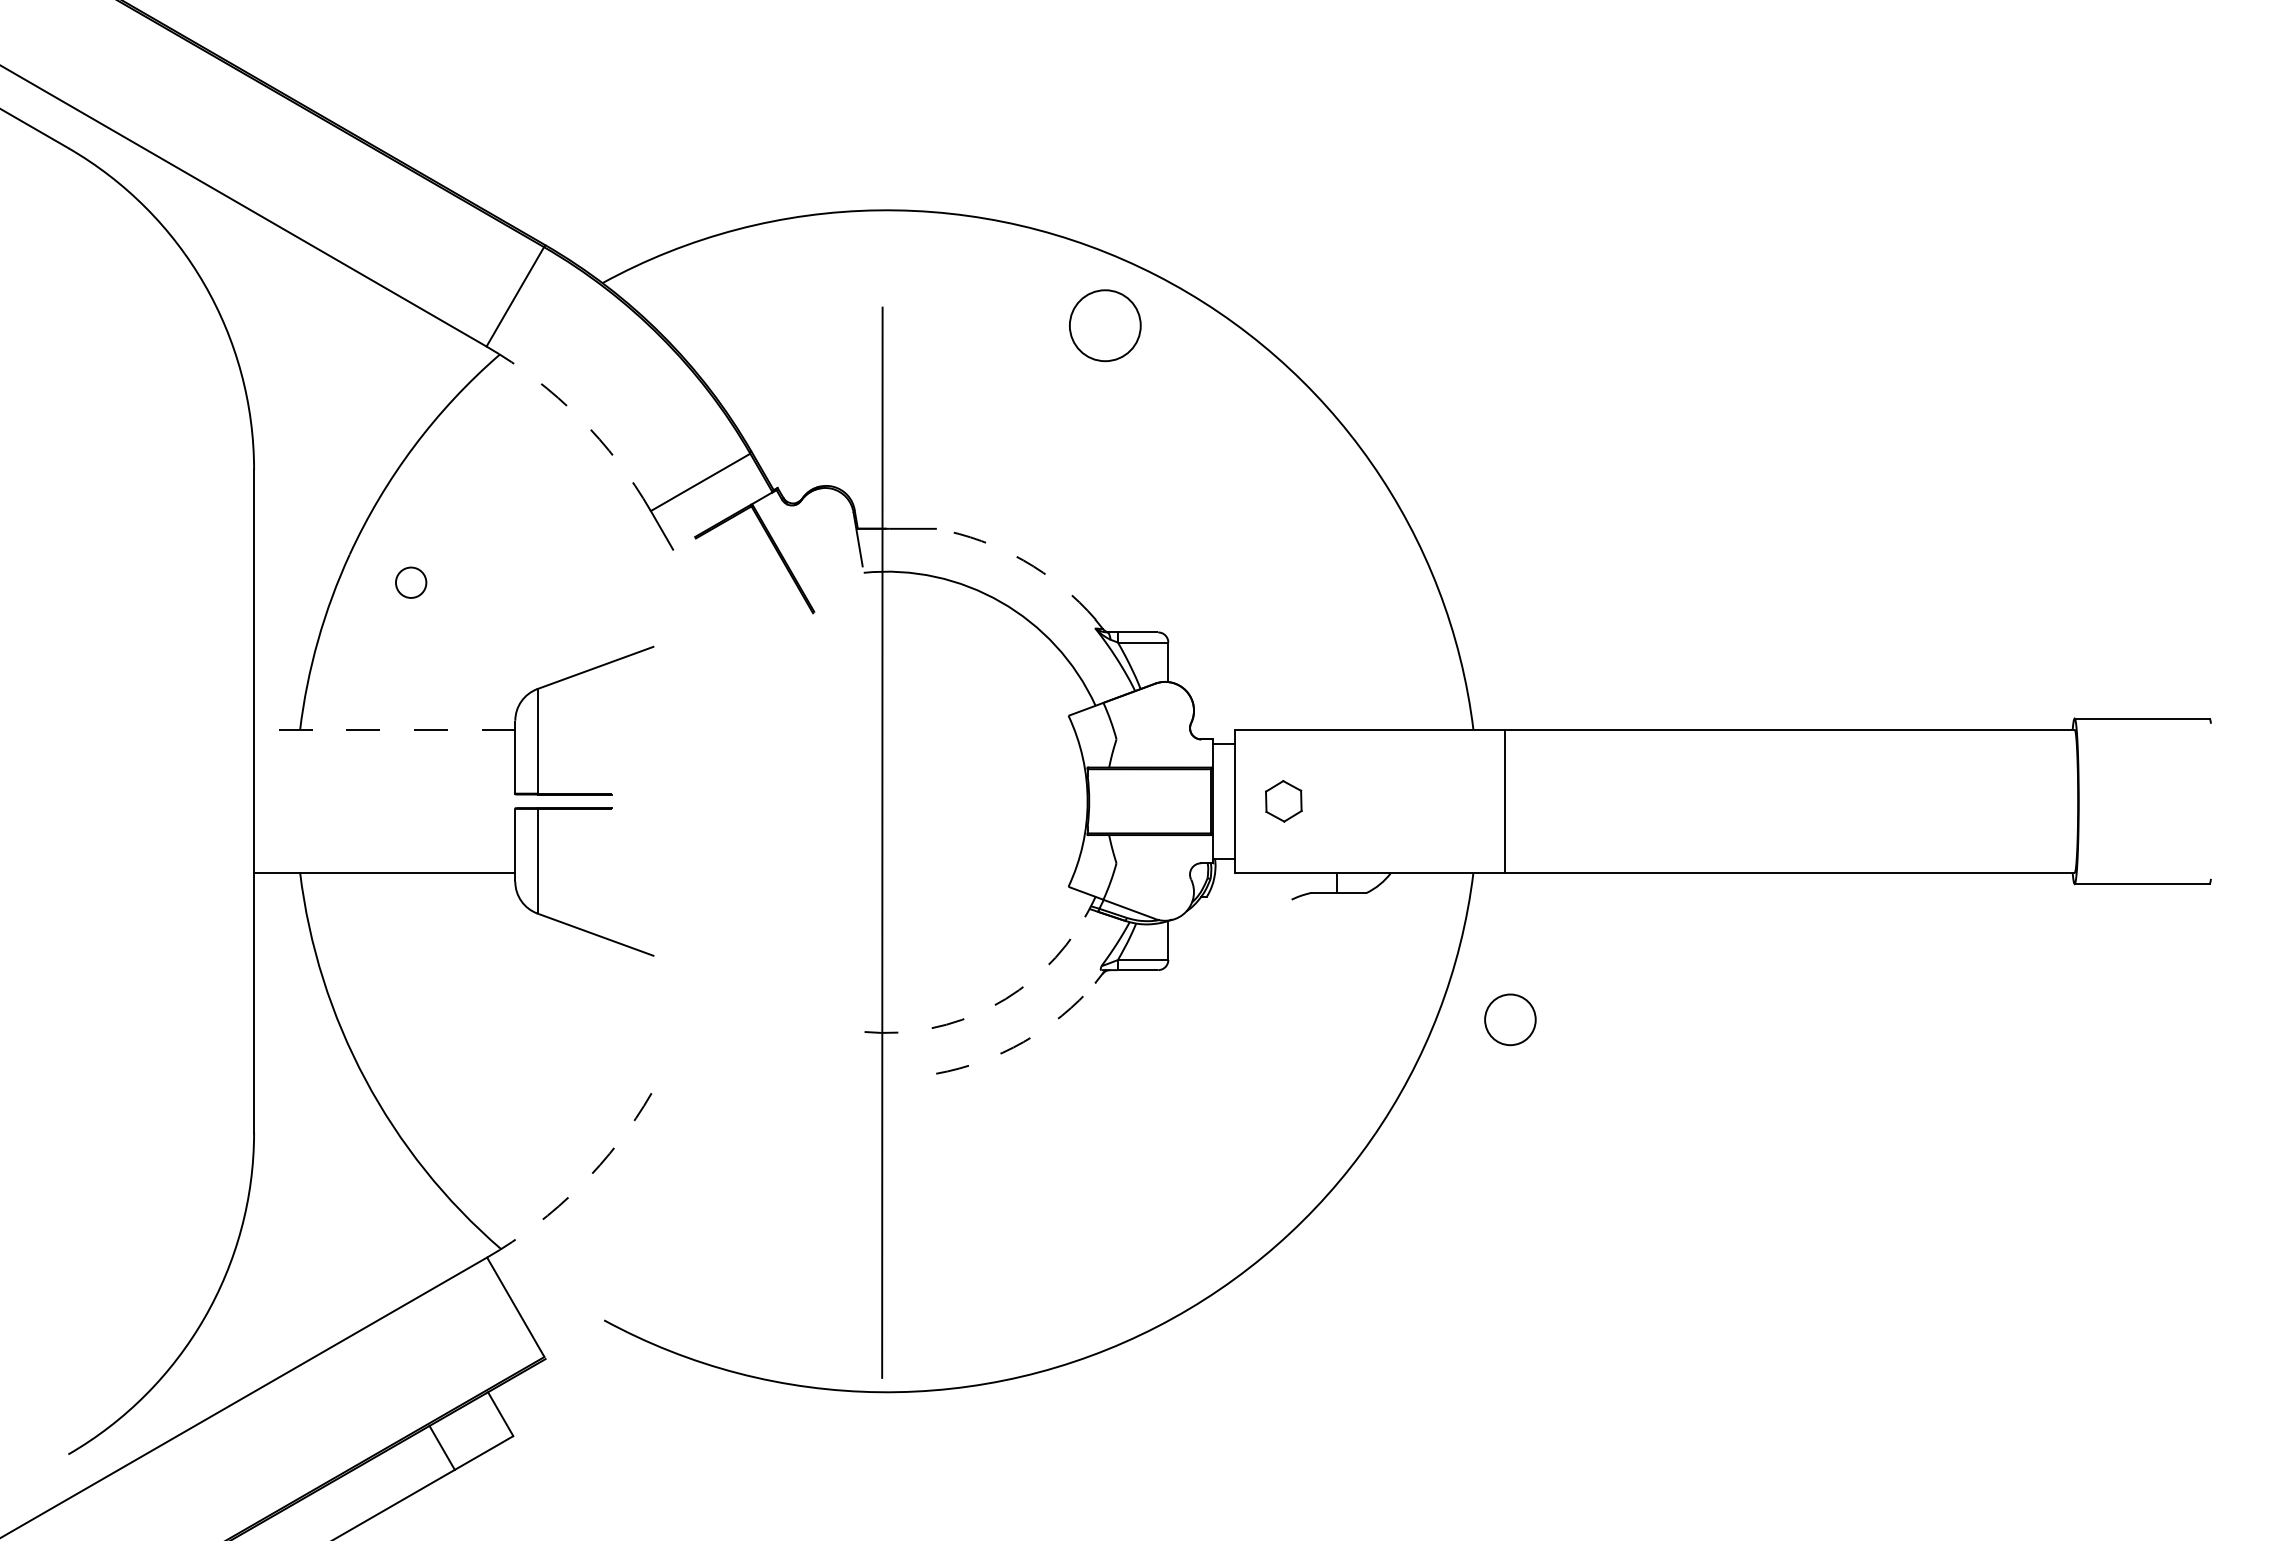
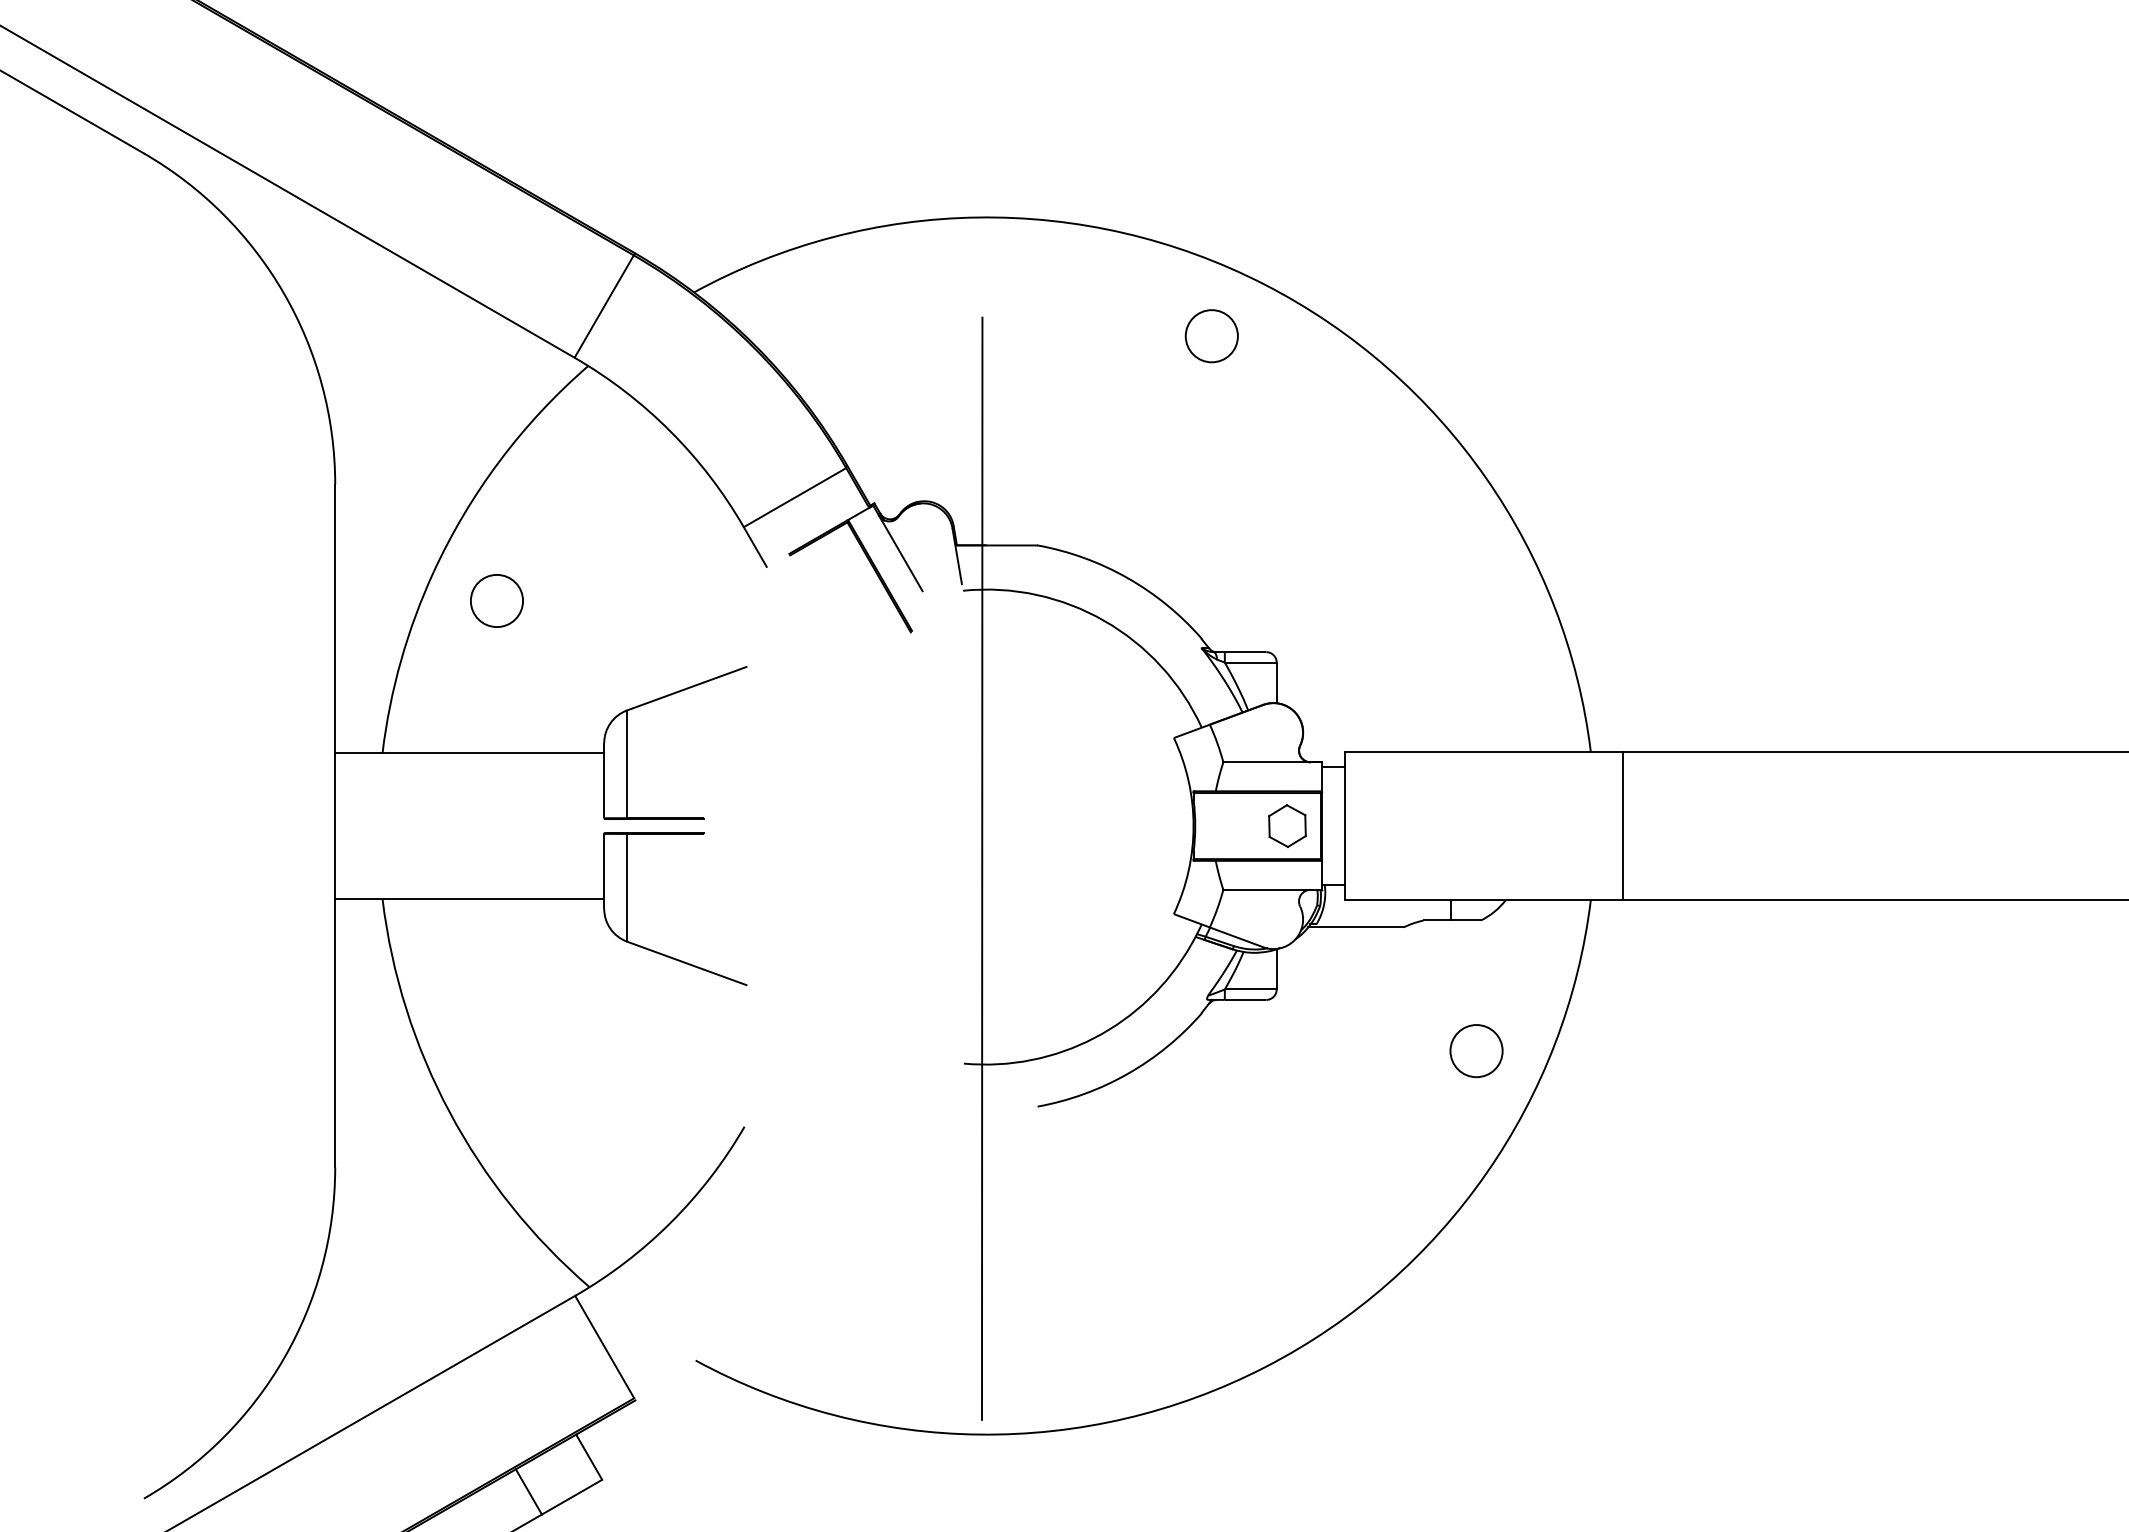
circle: (1105, 325) -> (1211, 336), size x0.71
arc: (579, 418) -> (670, 431), dashed -> solid
line: (803, 536) -> (900, 553), added
arc: (1023, 560) -> (1127, 578), dashed -> solid
circle: (410, 582) -> (496, 600), size x1.67
line: (384, 730) -> (469, 753), dashed -> solid
line: (1158, 739) -> (1266, 762), added
part: (1283, 801) -> (1287, 826), moved
line: (1158, 863) -> (1266, 890), added
line: (1244, 899) -> (1355, 927), added
arc: (991, 1006) -> (1094, 1037), dashed -> solid
circle: (1510, 1019) -> (1476, 1050), moved
arc: (1023, 1042) -> (1127, 1074), dashed -> solid
arc: (580, 1186) -> (671, 1222), dashed -> solid

